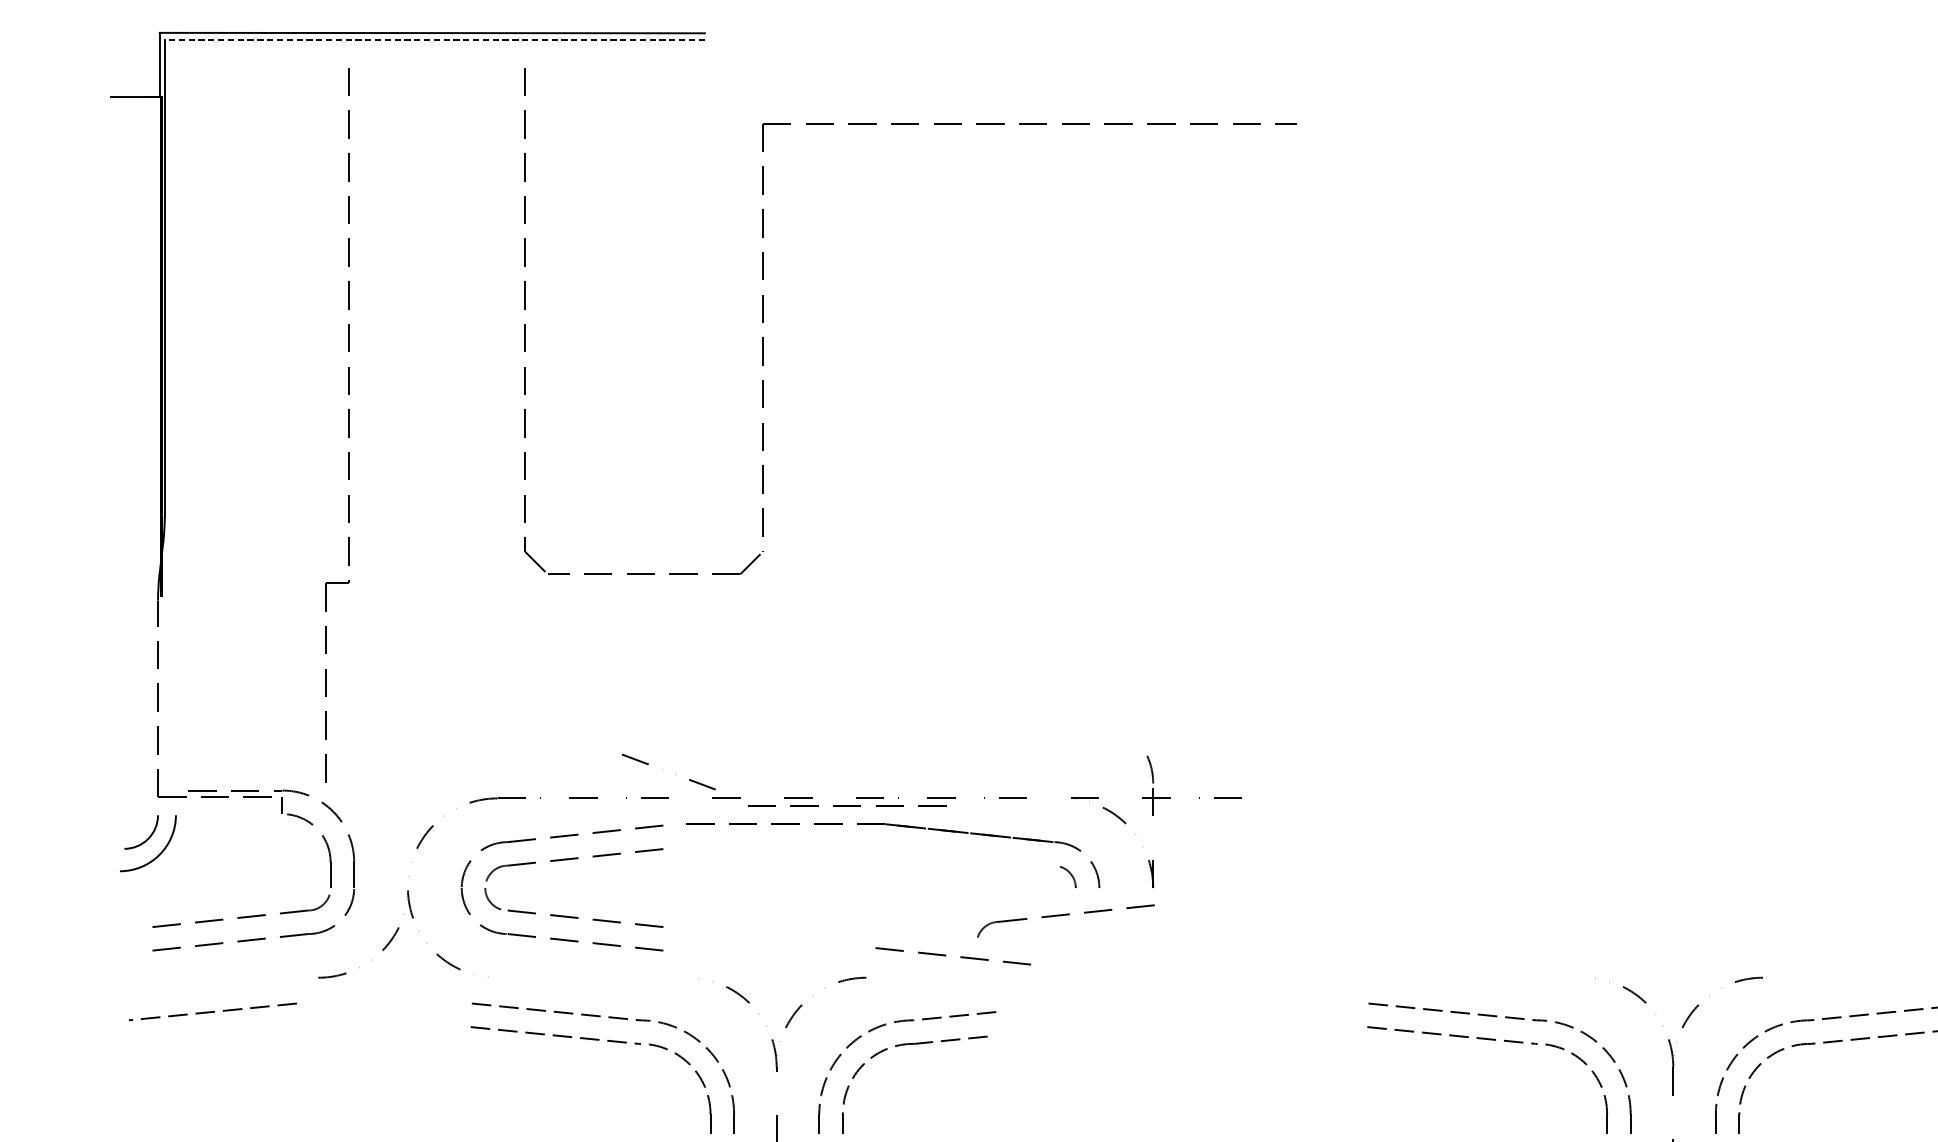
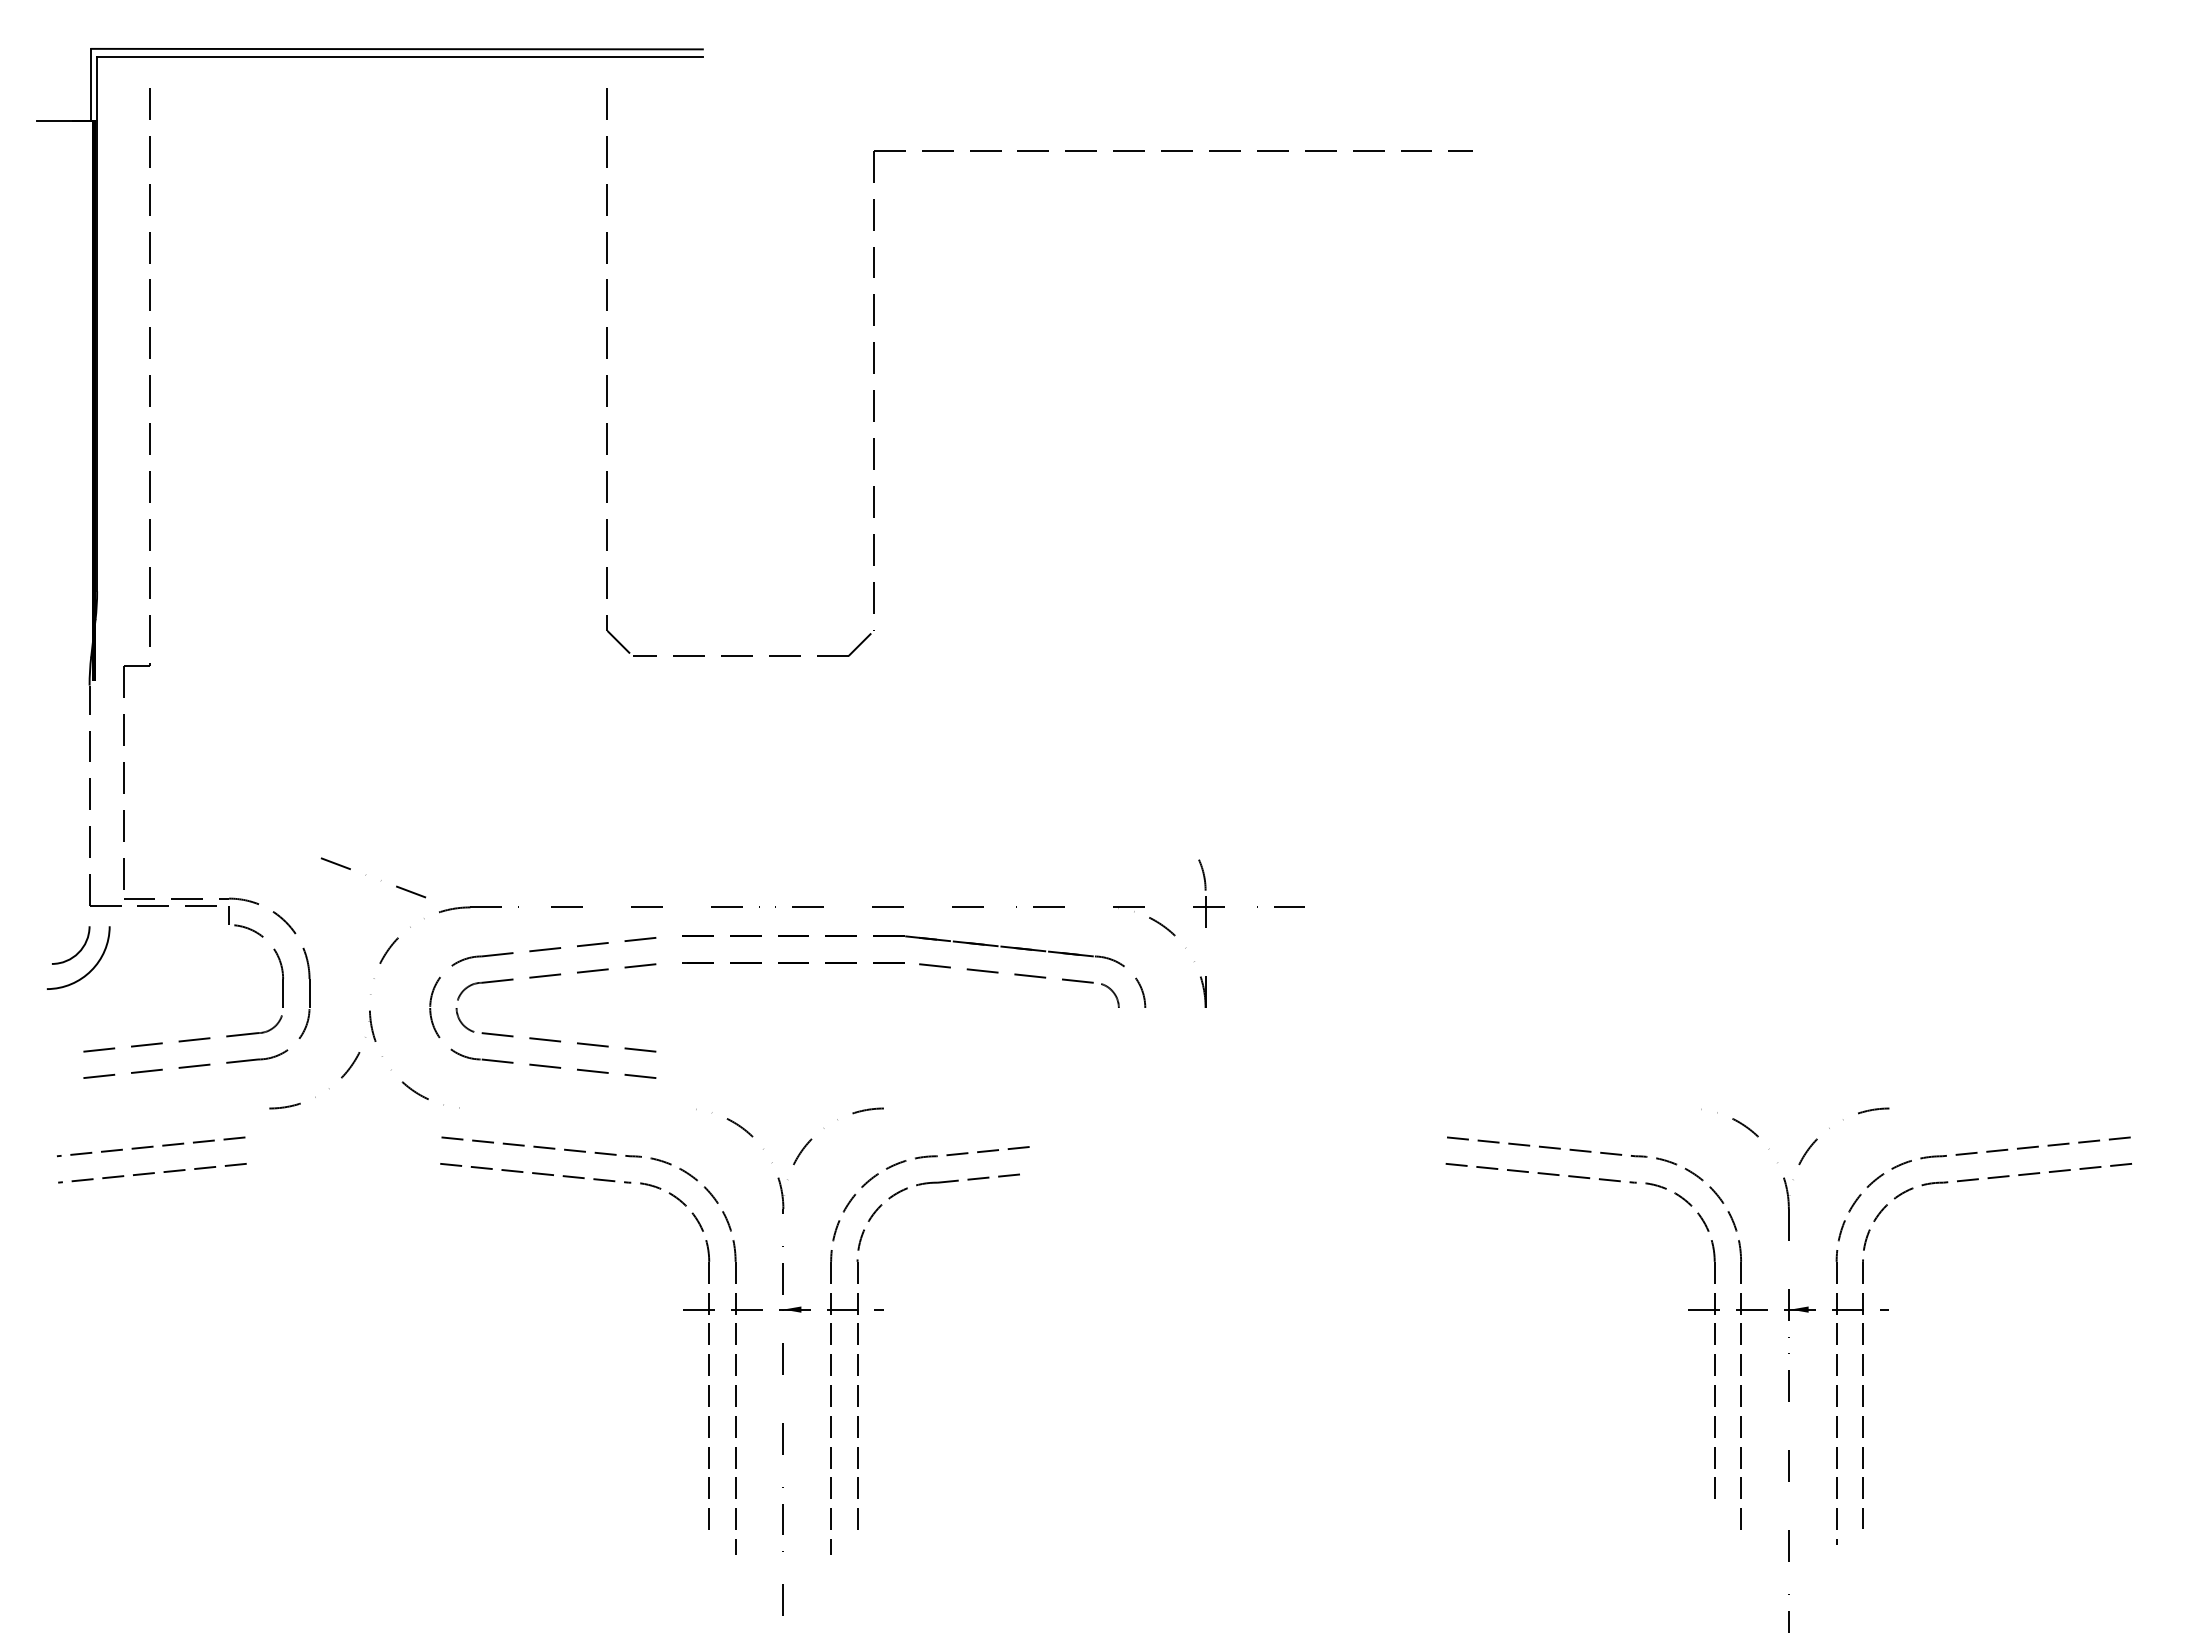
line: (435, 39) -> (400, 56), dashed -> solid
part: (763, 321) -> (874, 372), moved
part: (348, 424) -> (149, 488), moved
line: (662, 769) -> (366, 874), moved
line: (847, 805) -> (793, 962), moved
part: (1065, 920) -> (1107, 1044), removed
line: (946, 956) -> (998, 973), moved
line: (214, 1035) -> (152, 1173), added

